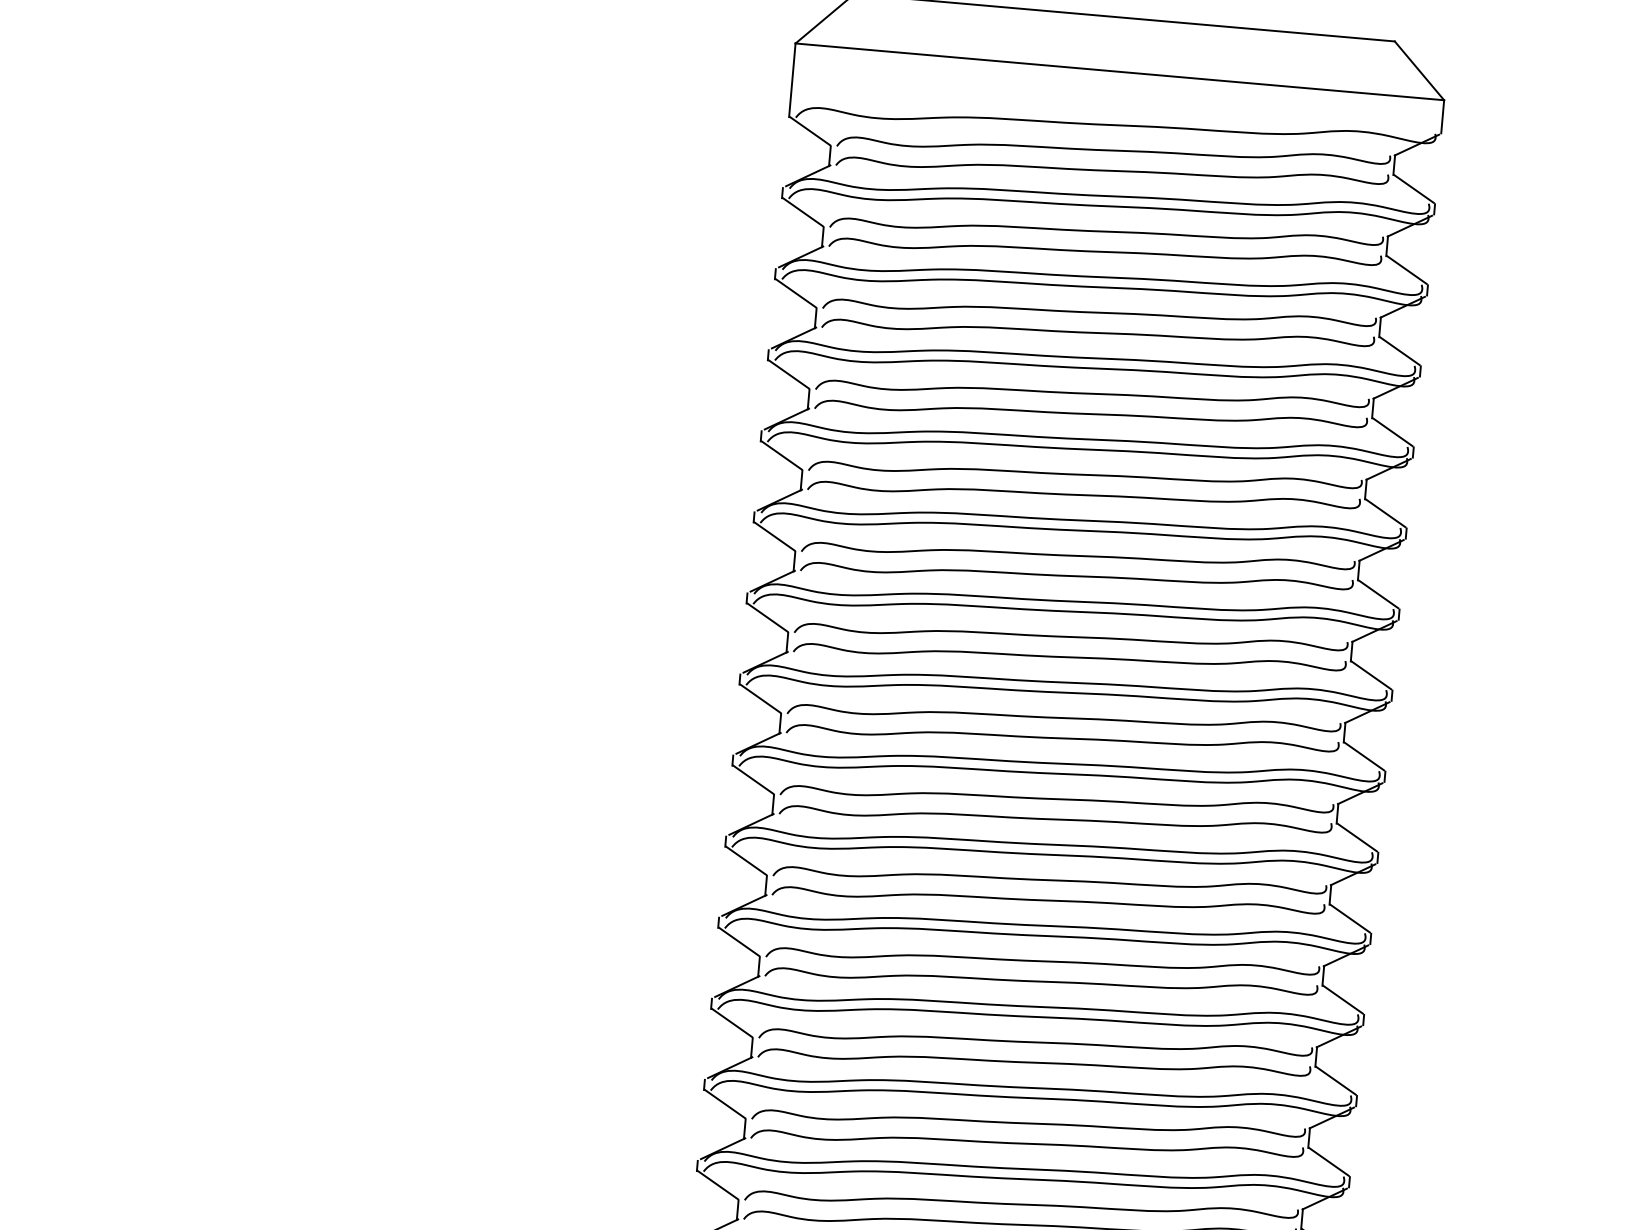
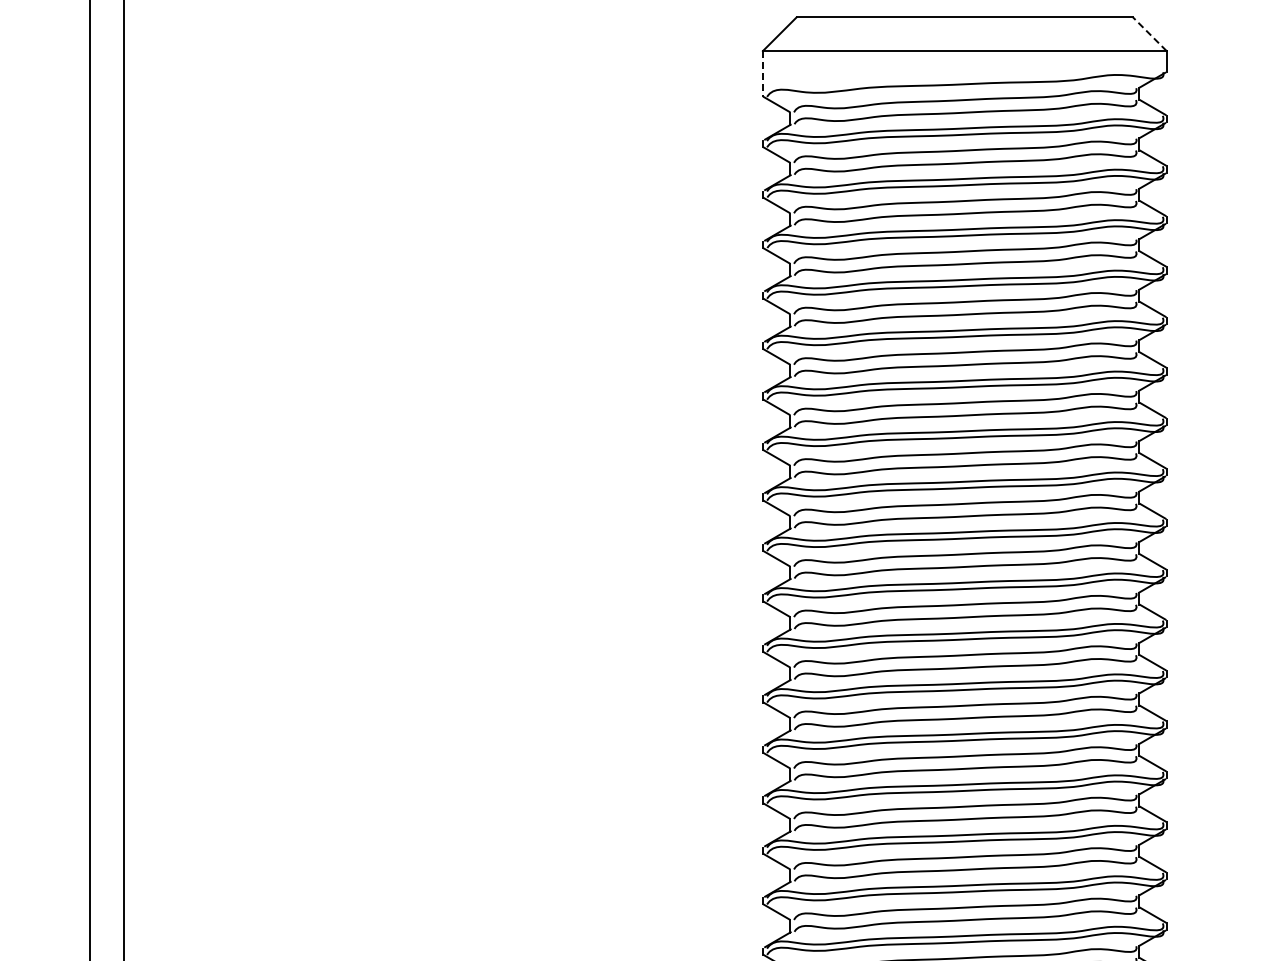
line: (1418, 71) -> (1149, 34), solid -> dashed
line: (791, 81) -> (762, 74), solid -> dashed

